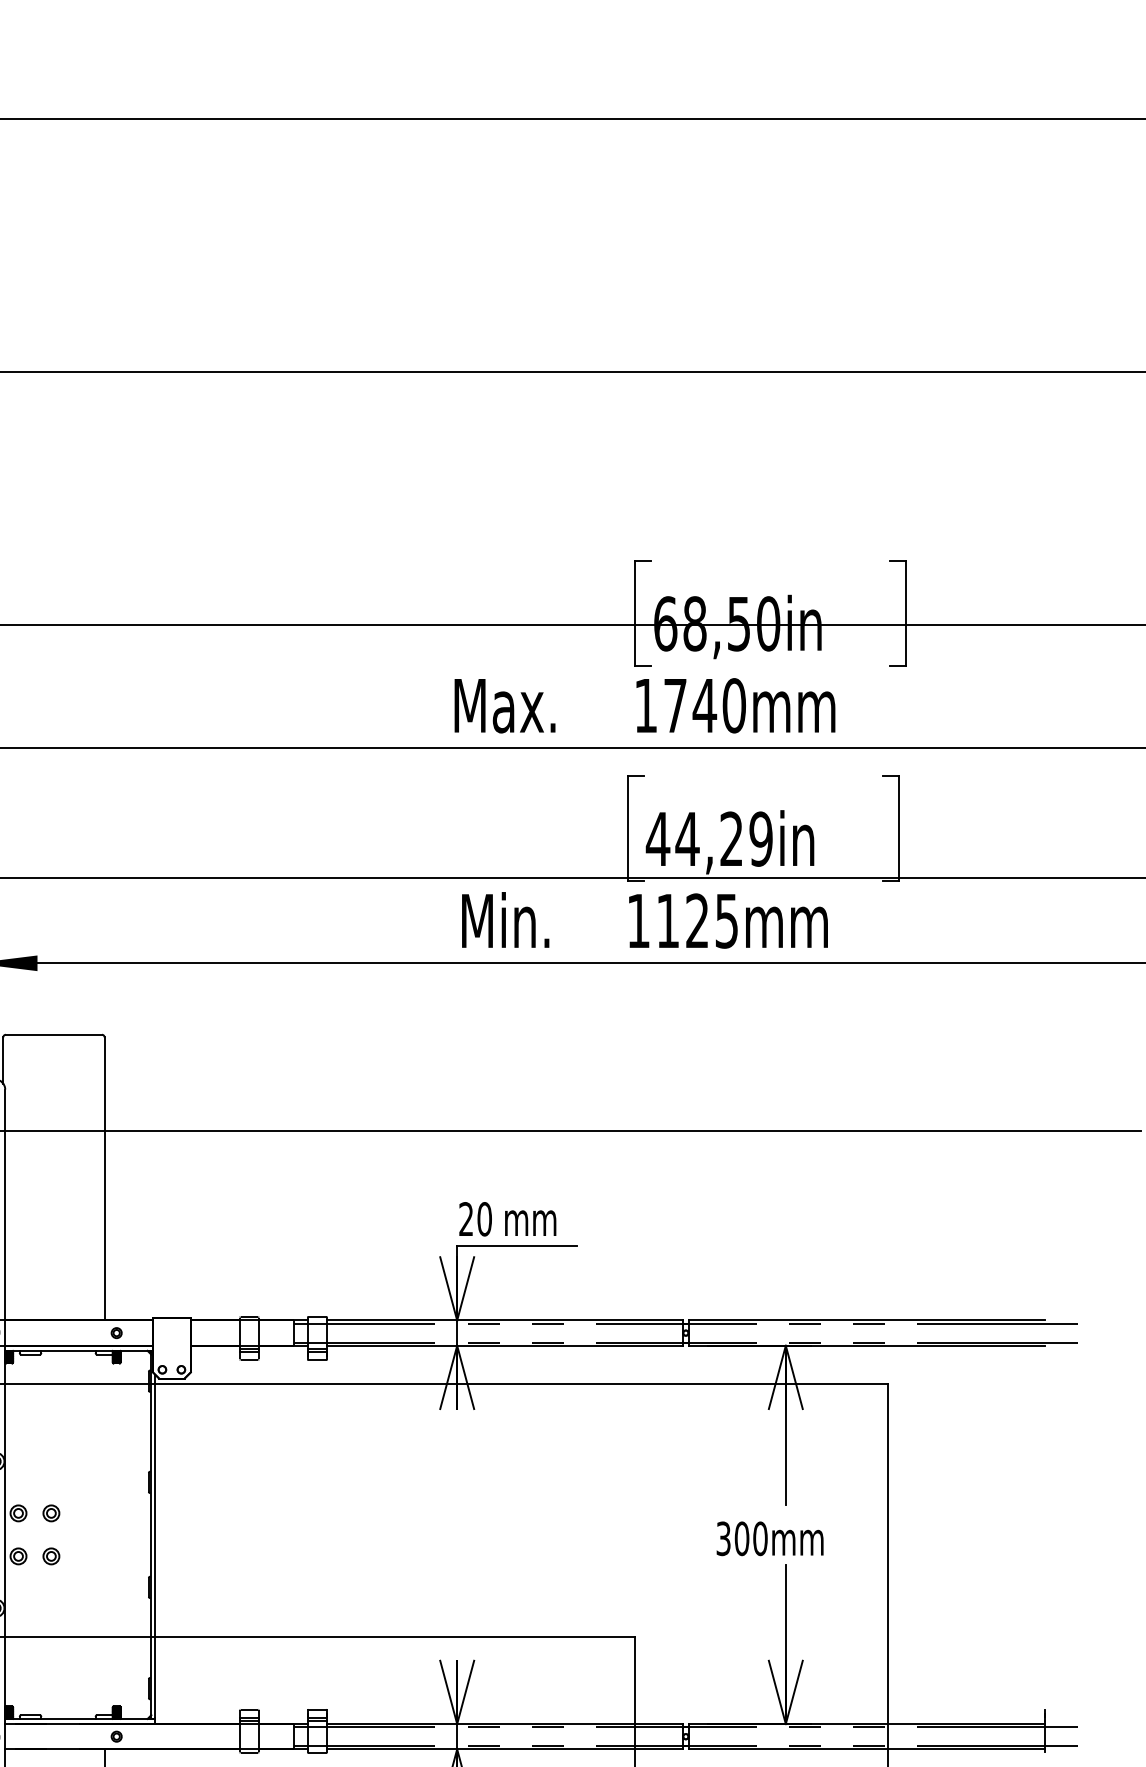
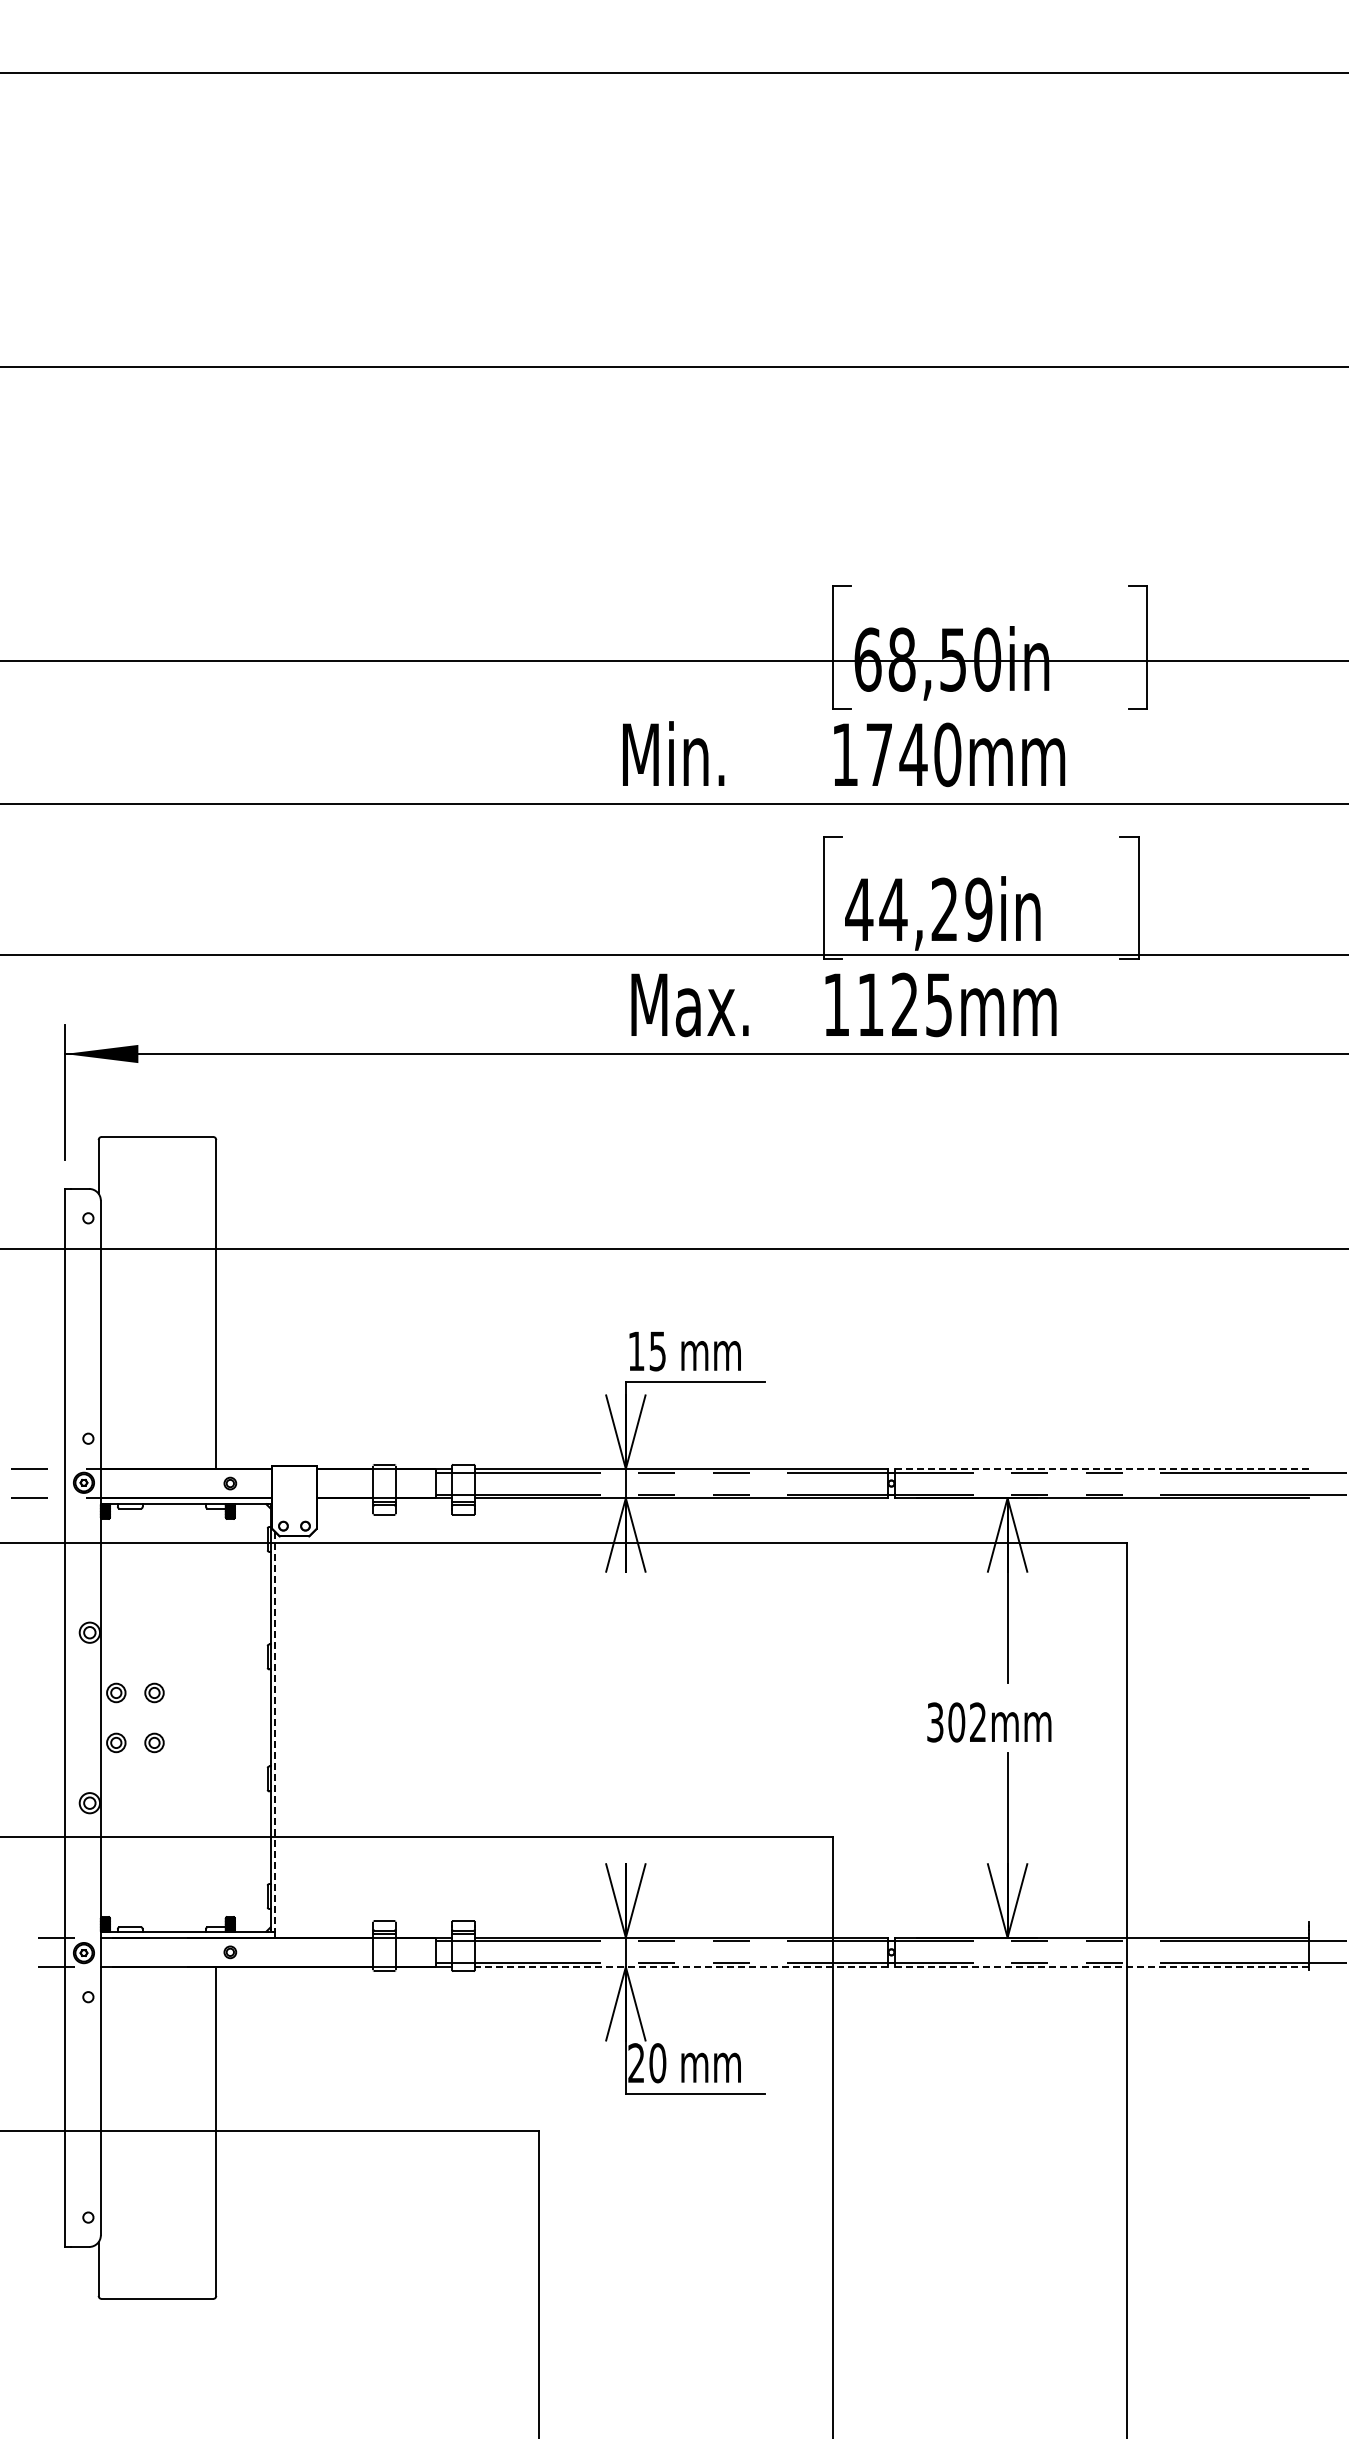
text: (524, 705) -> (703, 754), Max. -> Min.
text: (530, 920) -> (711, 1004), Min. -> Max.
text: (475, 1219) -> (647, 1351), 20 -> 15
line: (866, 1320) -> (1101, 1468), solid -> dashed
text: (759, 1538) -> (977, 1722), 300mm -> 302mm
line: (155, 1546) -> (275, 1731), solid -> dashed
line: (505, 1749) -> (681, 1967), solid -> dashed
line: (866, 1749) -> (1101, 1967), solid -> dashed

